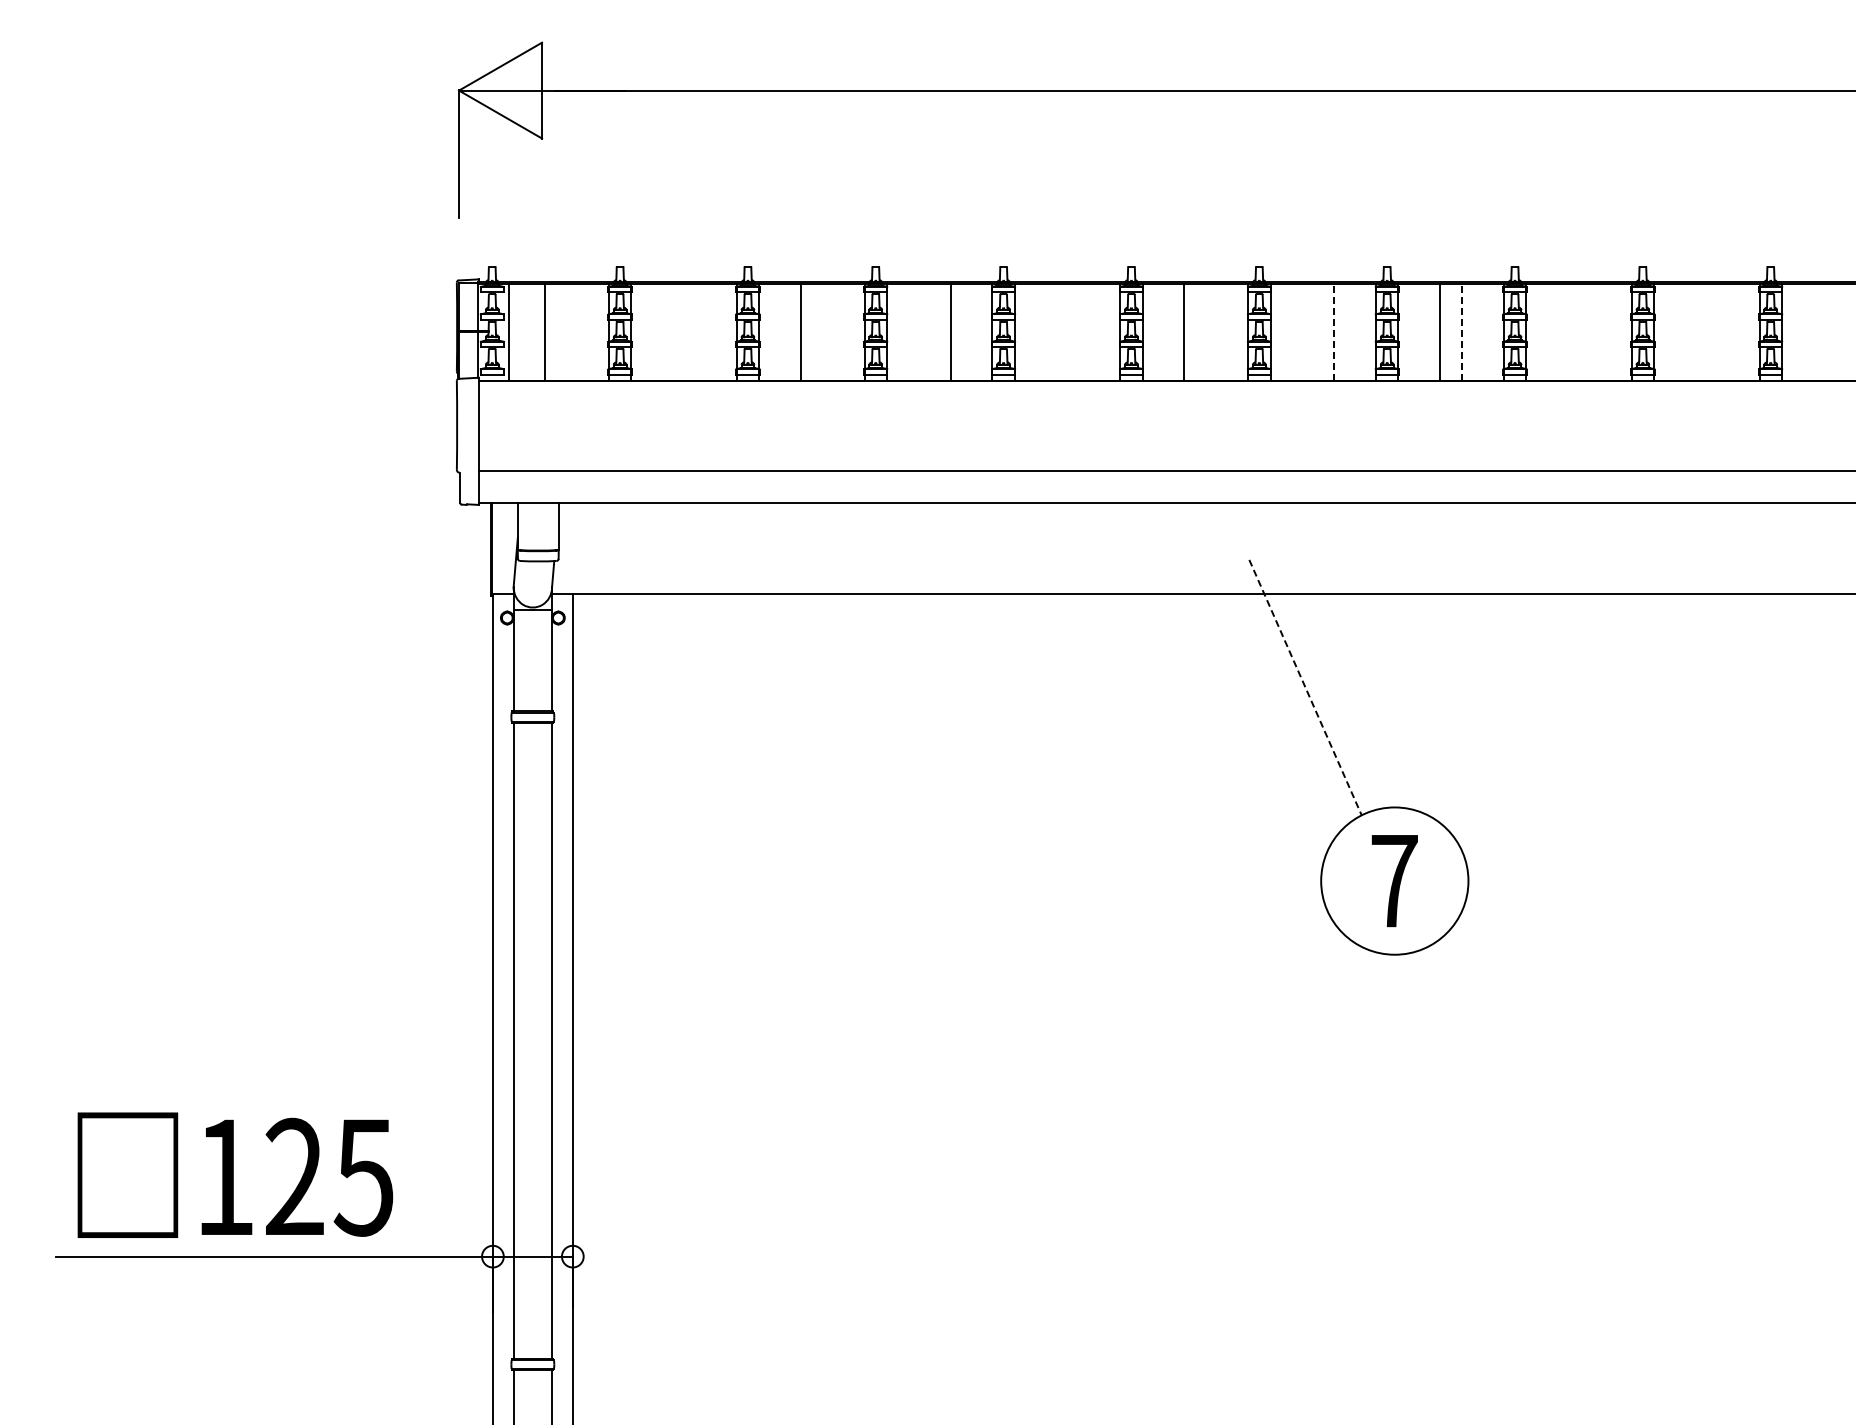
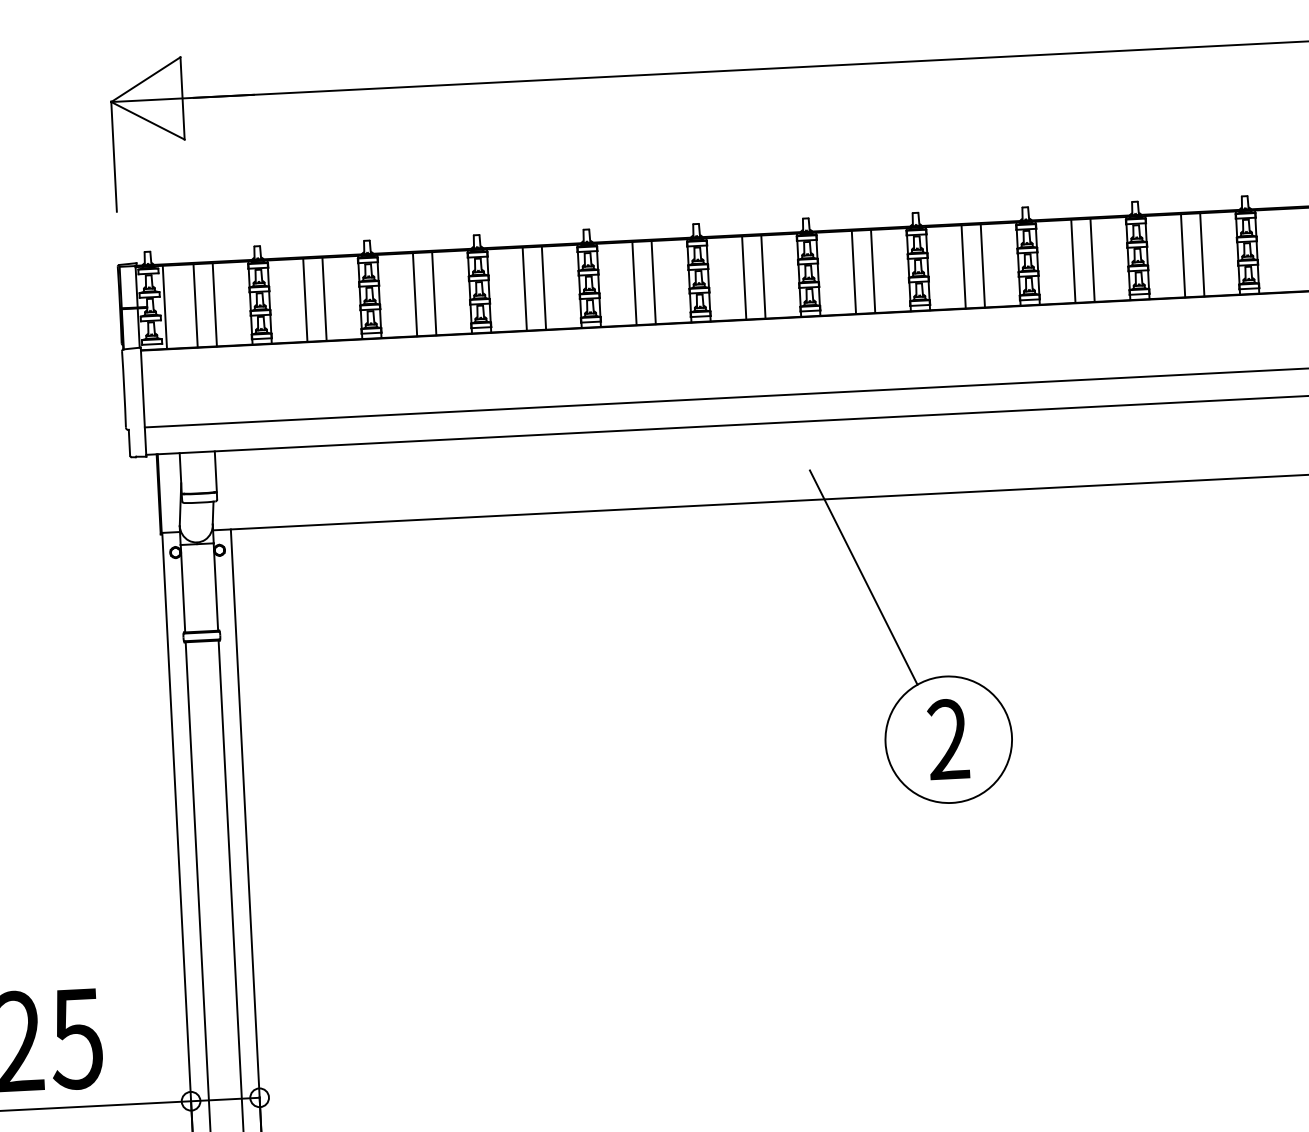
line: (567, 331) -> (214, 304), added
line: (672, 331) -> (304, 299), added
line: (695, 331) -> (324, 298), added
line: (823, 331) -> (434, 292), added
line: (928, 331) -> (524, 288), added
line: (1056, 331) -> (634, 282), added
line: (1078, 331) -> (653, 281), added
line: (1206, 331) -> (763, 276), added
line: (1312, 331) -> (854, 271), added
line: (1334, 331) -> (873, 270), dashed -> solid
line: (1462, 331) -> (982, 265), dashed -> solid
line: (1567, 331) -> (1073, 260), added
line: (1590, 331) -> (1092, 259), added
line: (1695, 331) -> (1182, 255), added
line: (1718, 331) -> (1202, 254), added
line: (1305, 687) -> (863, 577), dashed -> solid
text: (1394, 880) -> (948, 739), 7 -> 2

